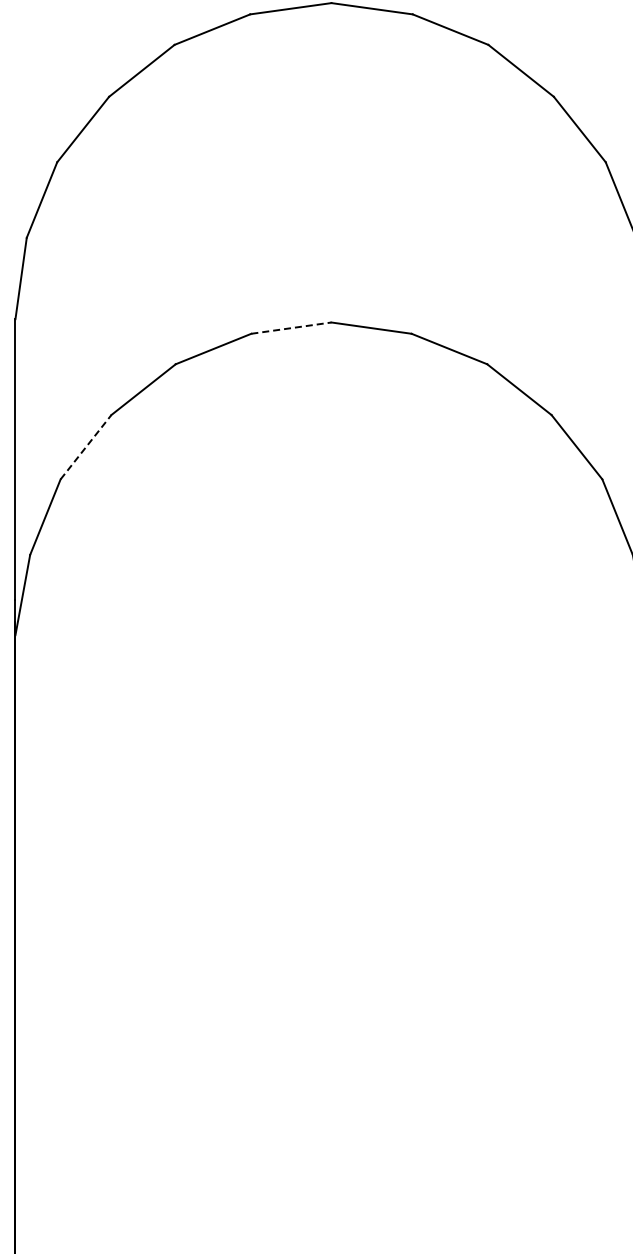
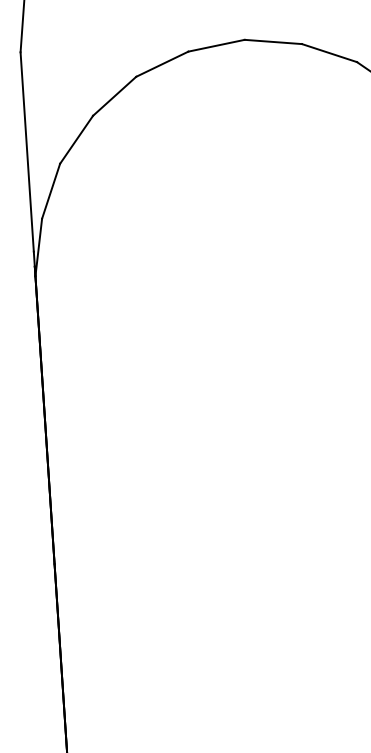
line: (291, 328) -> (216, 45), dashed -> solid
line: (86, 447) -> (76, 139), dashed -> solid

